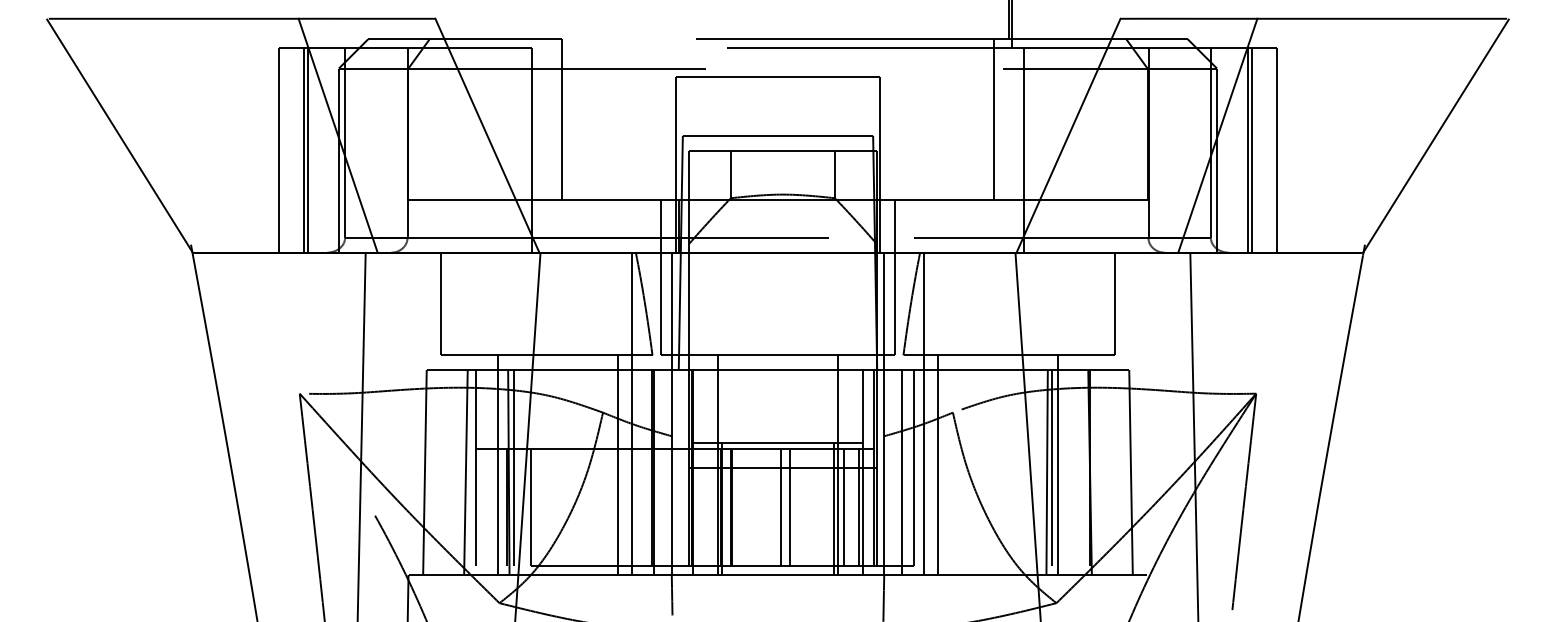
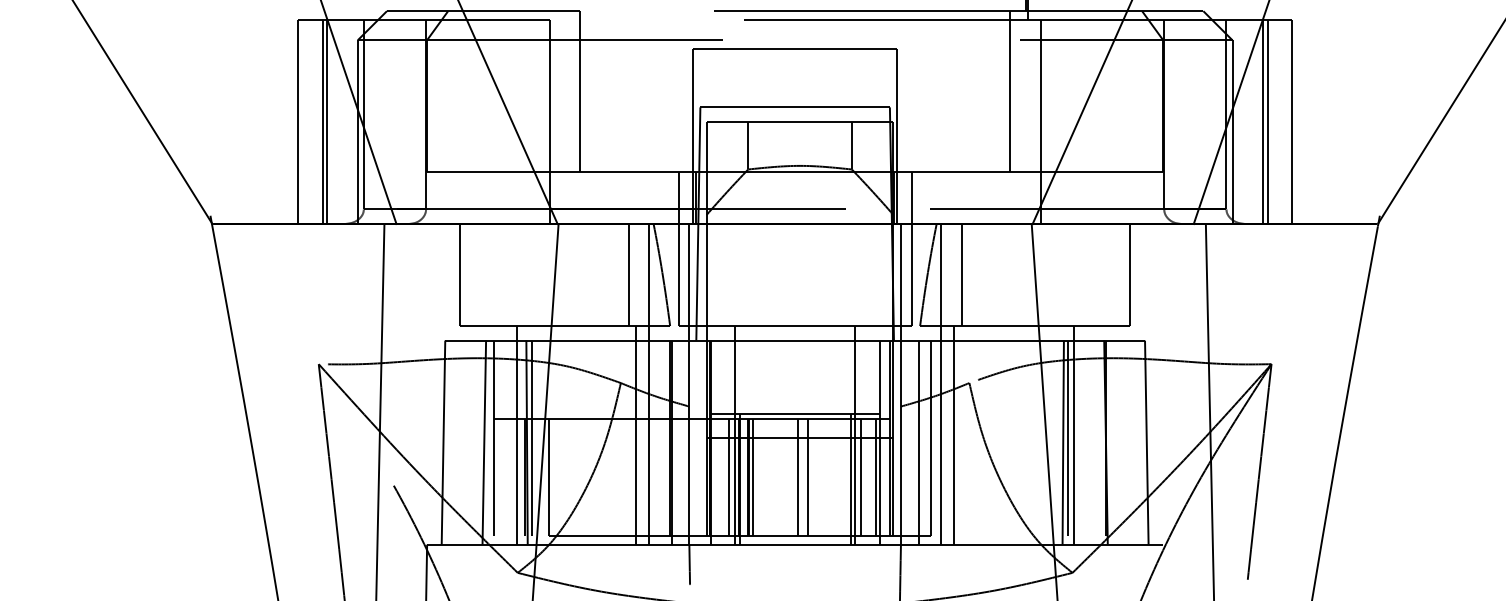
line: (610, 303) -> (628, 274), added
line: (945, 303) -> (962, 274), added
line: (711, 507) -> (728, 477), added
line: (735, 507) -> (752, 477), added

